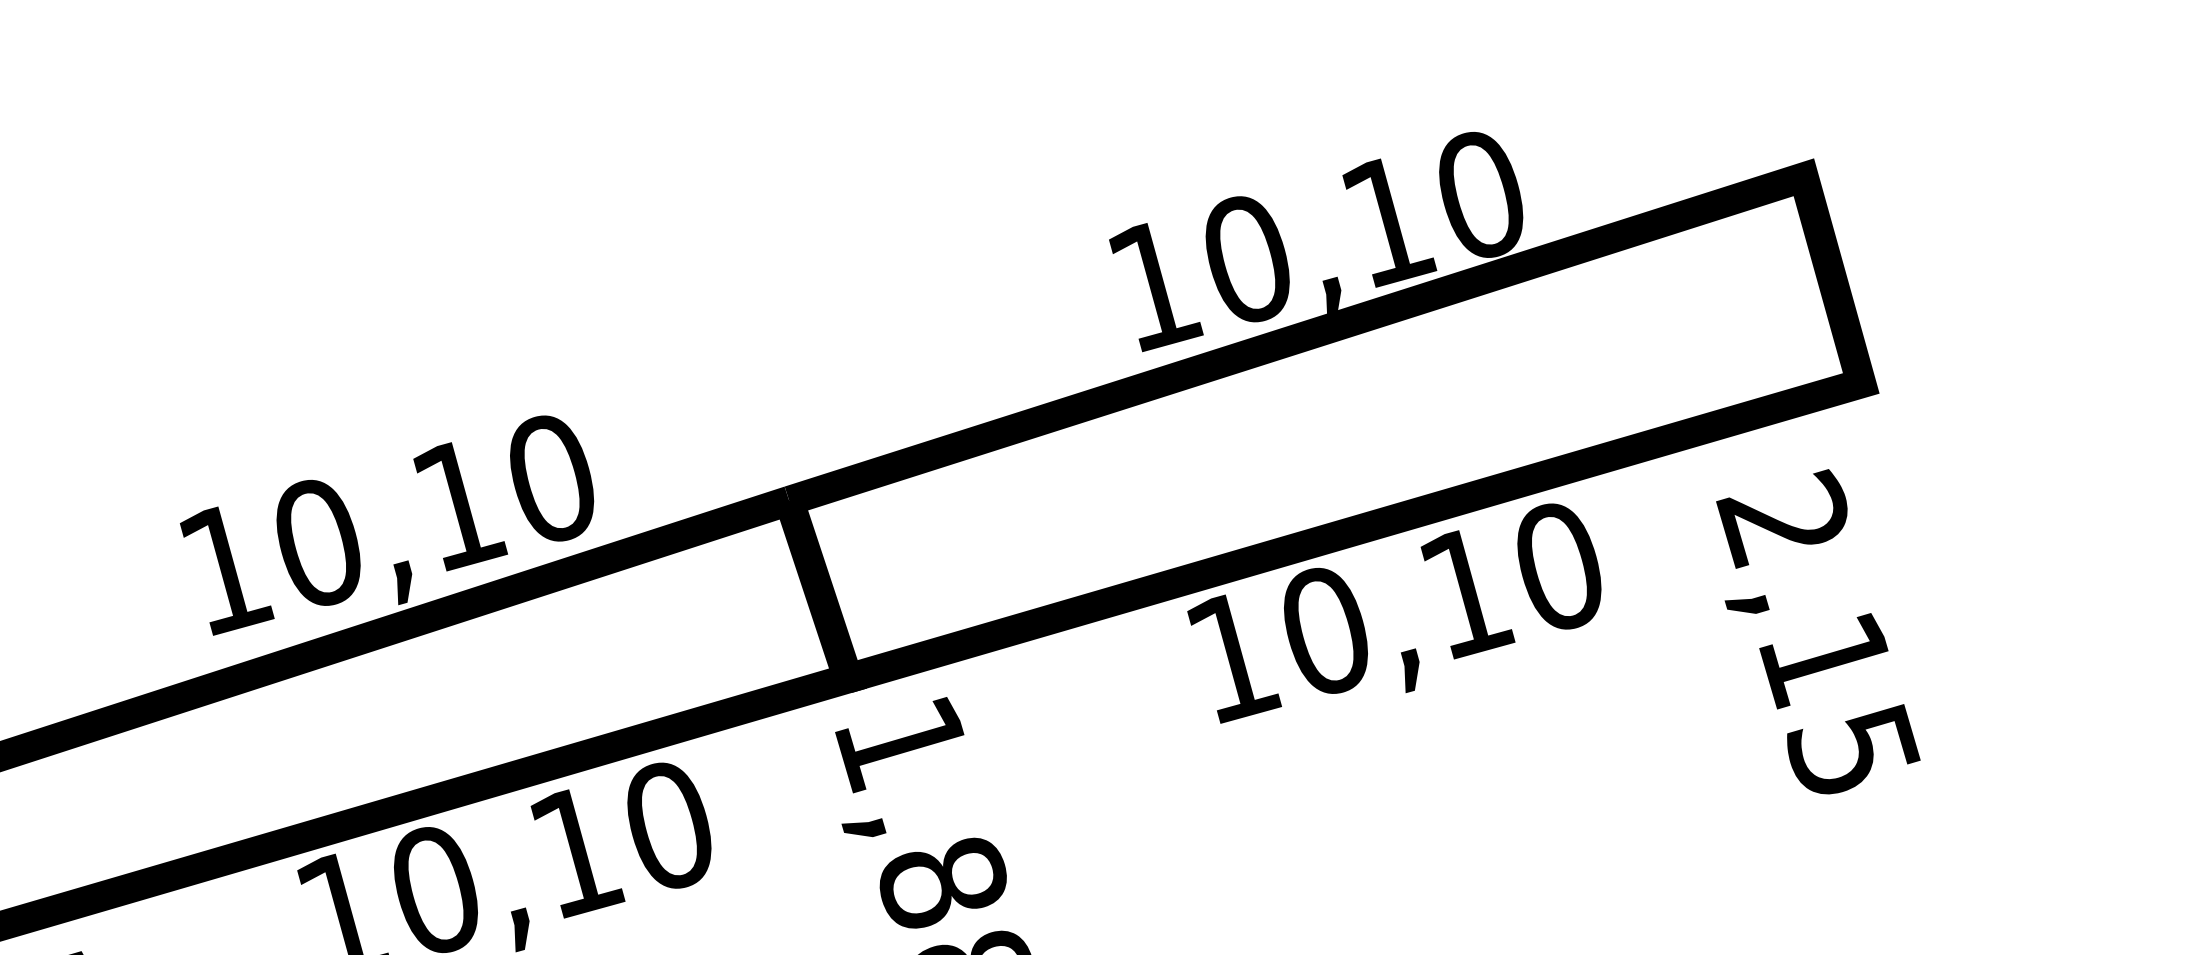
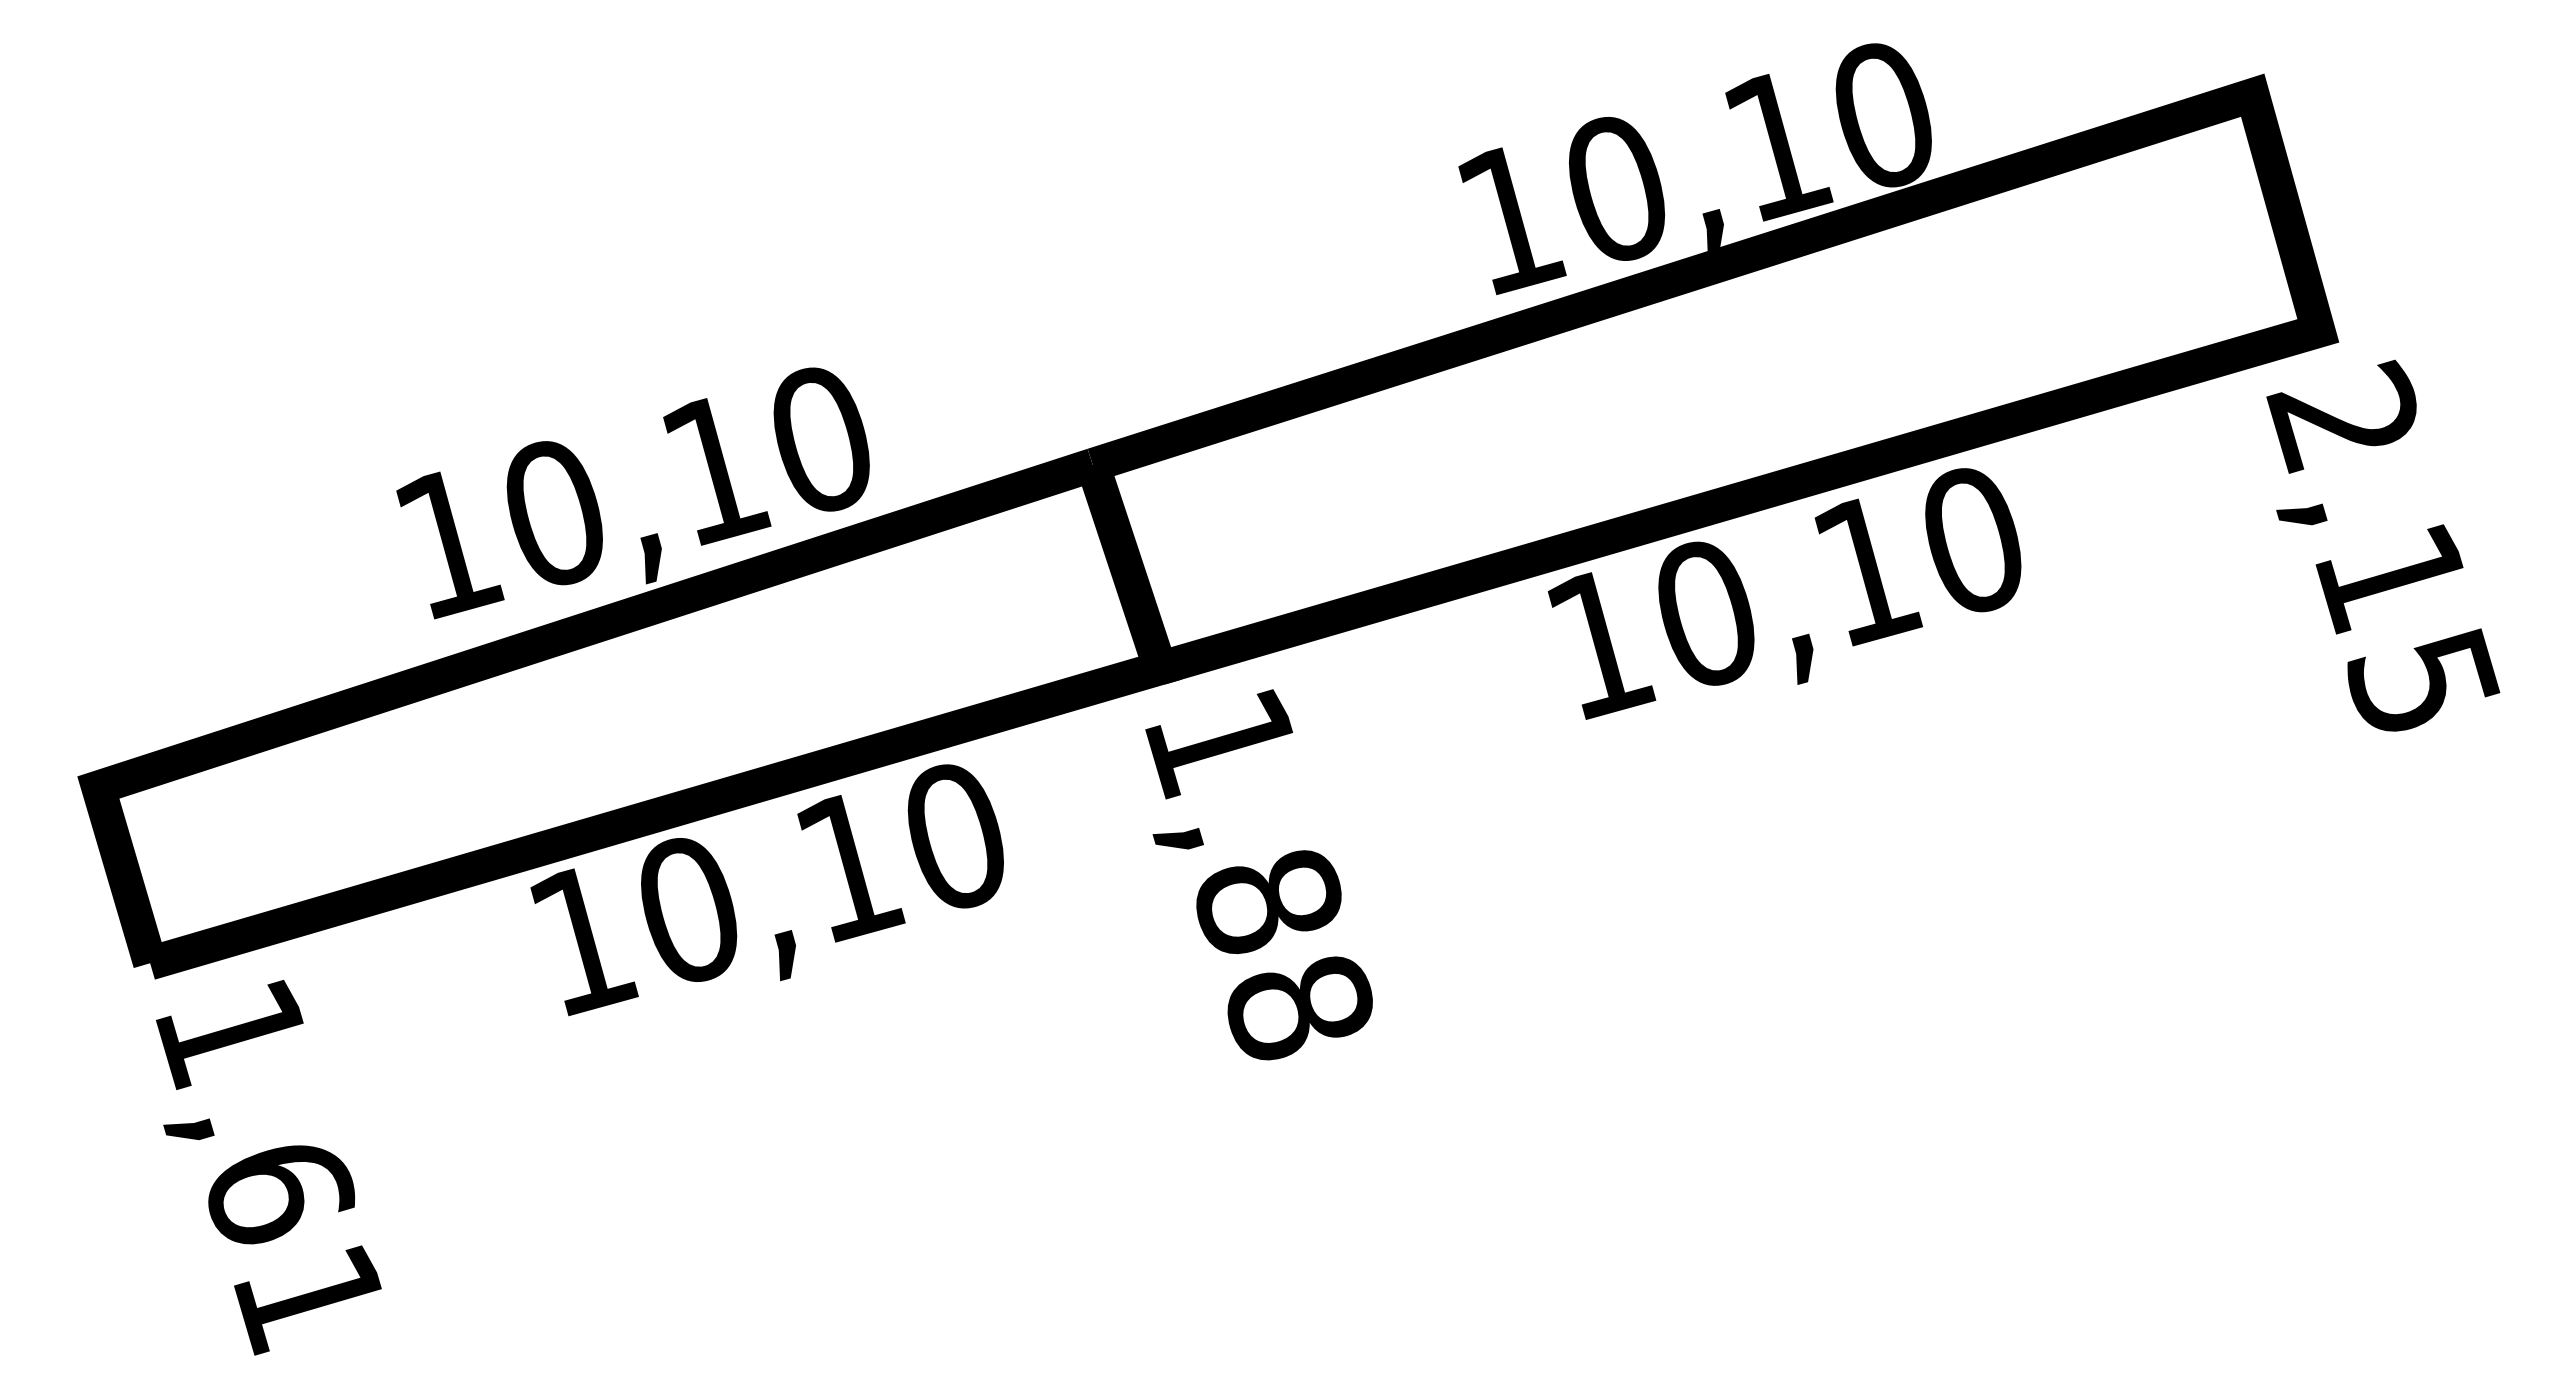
text: (1818, 631) -> (2383, 545), moved

